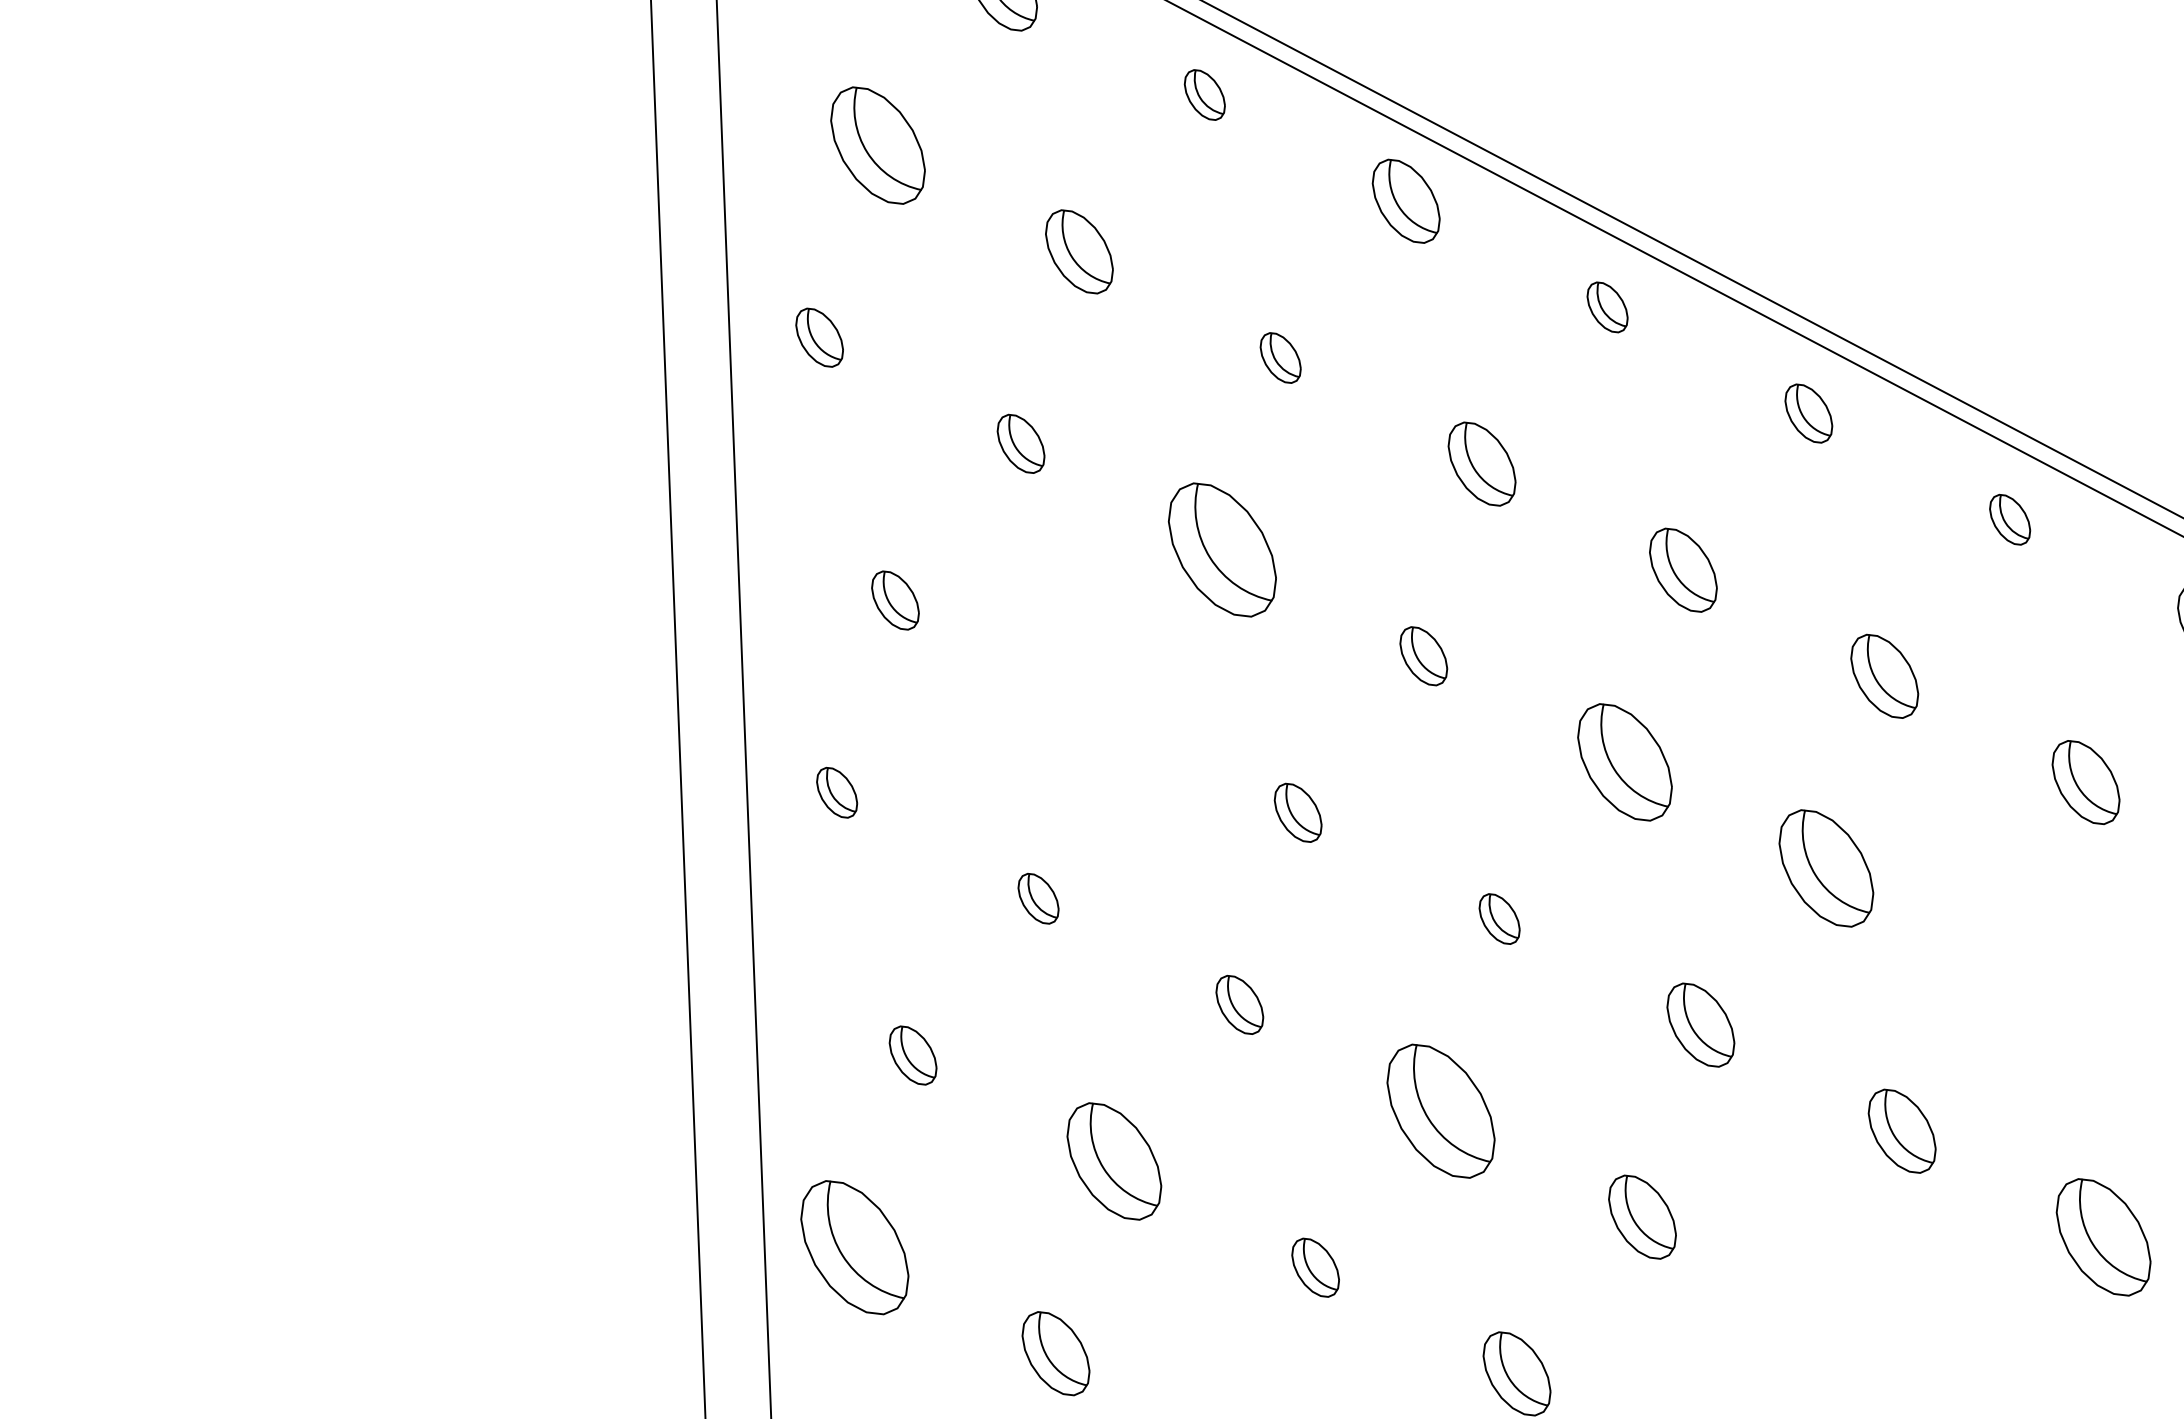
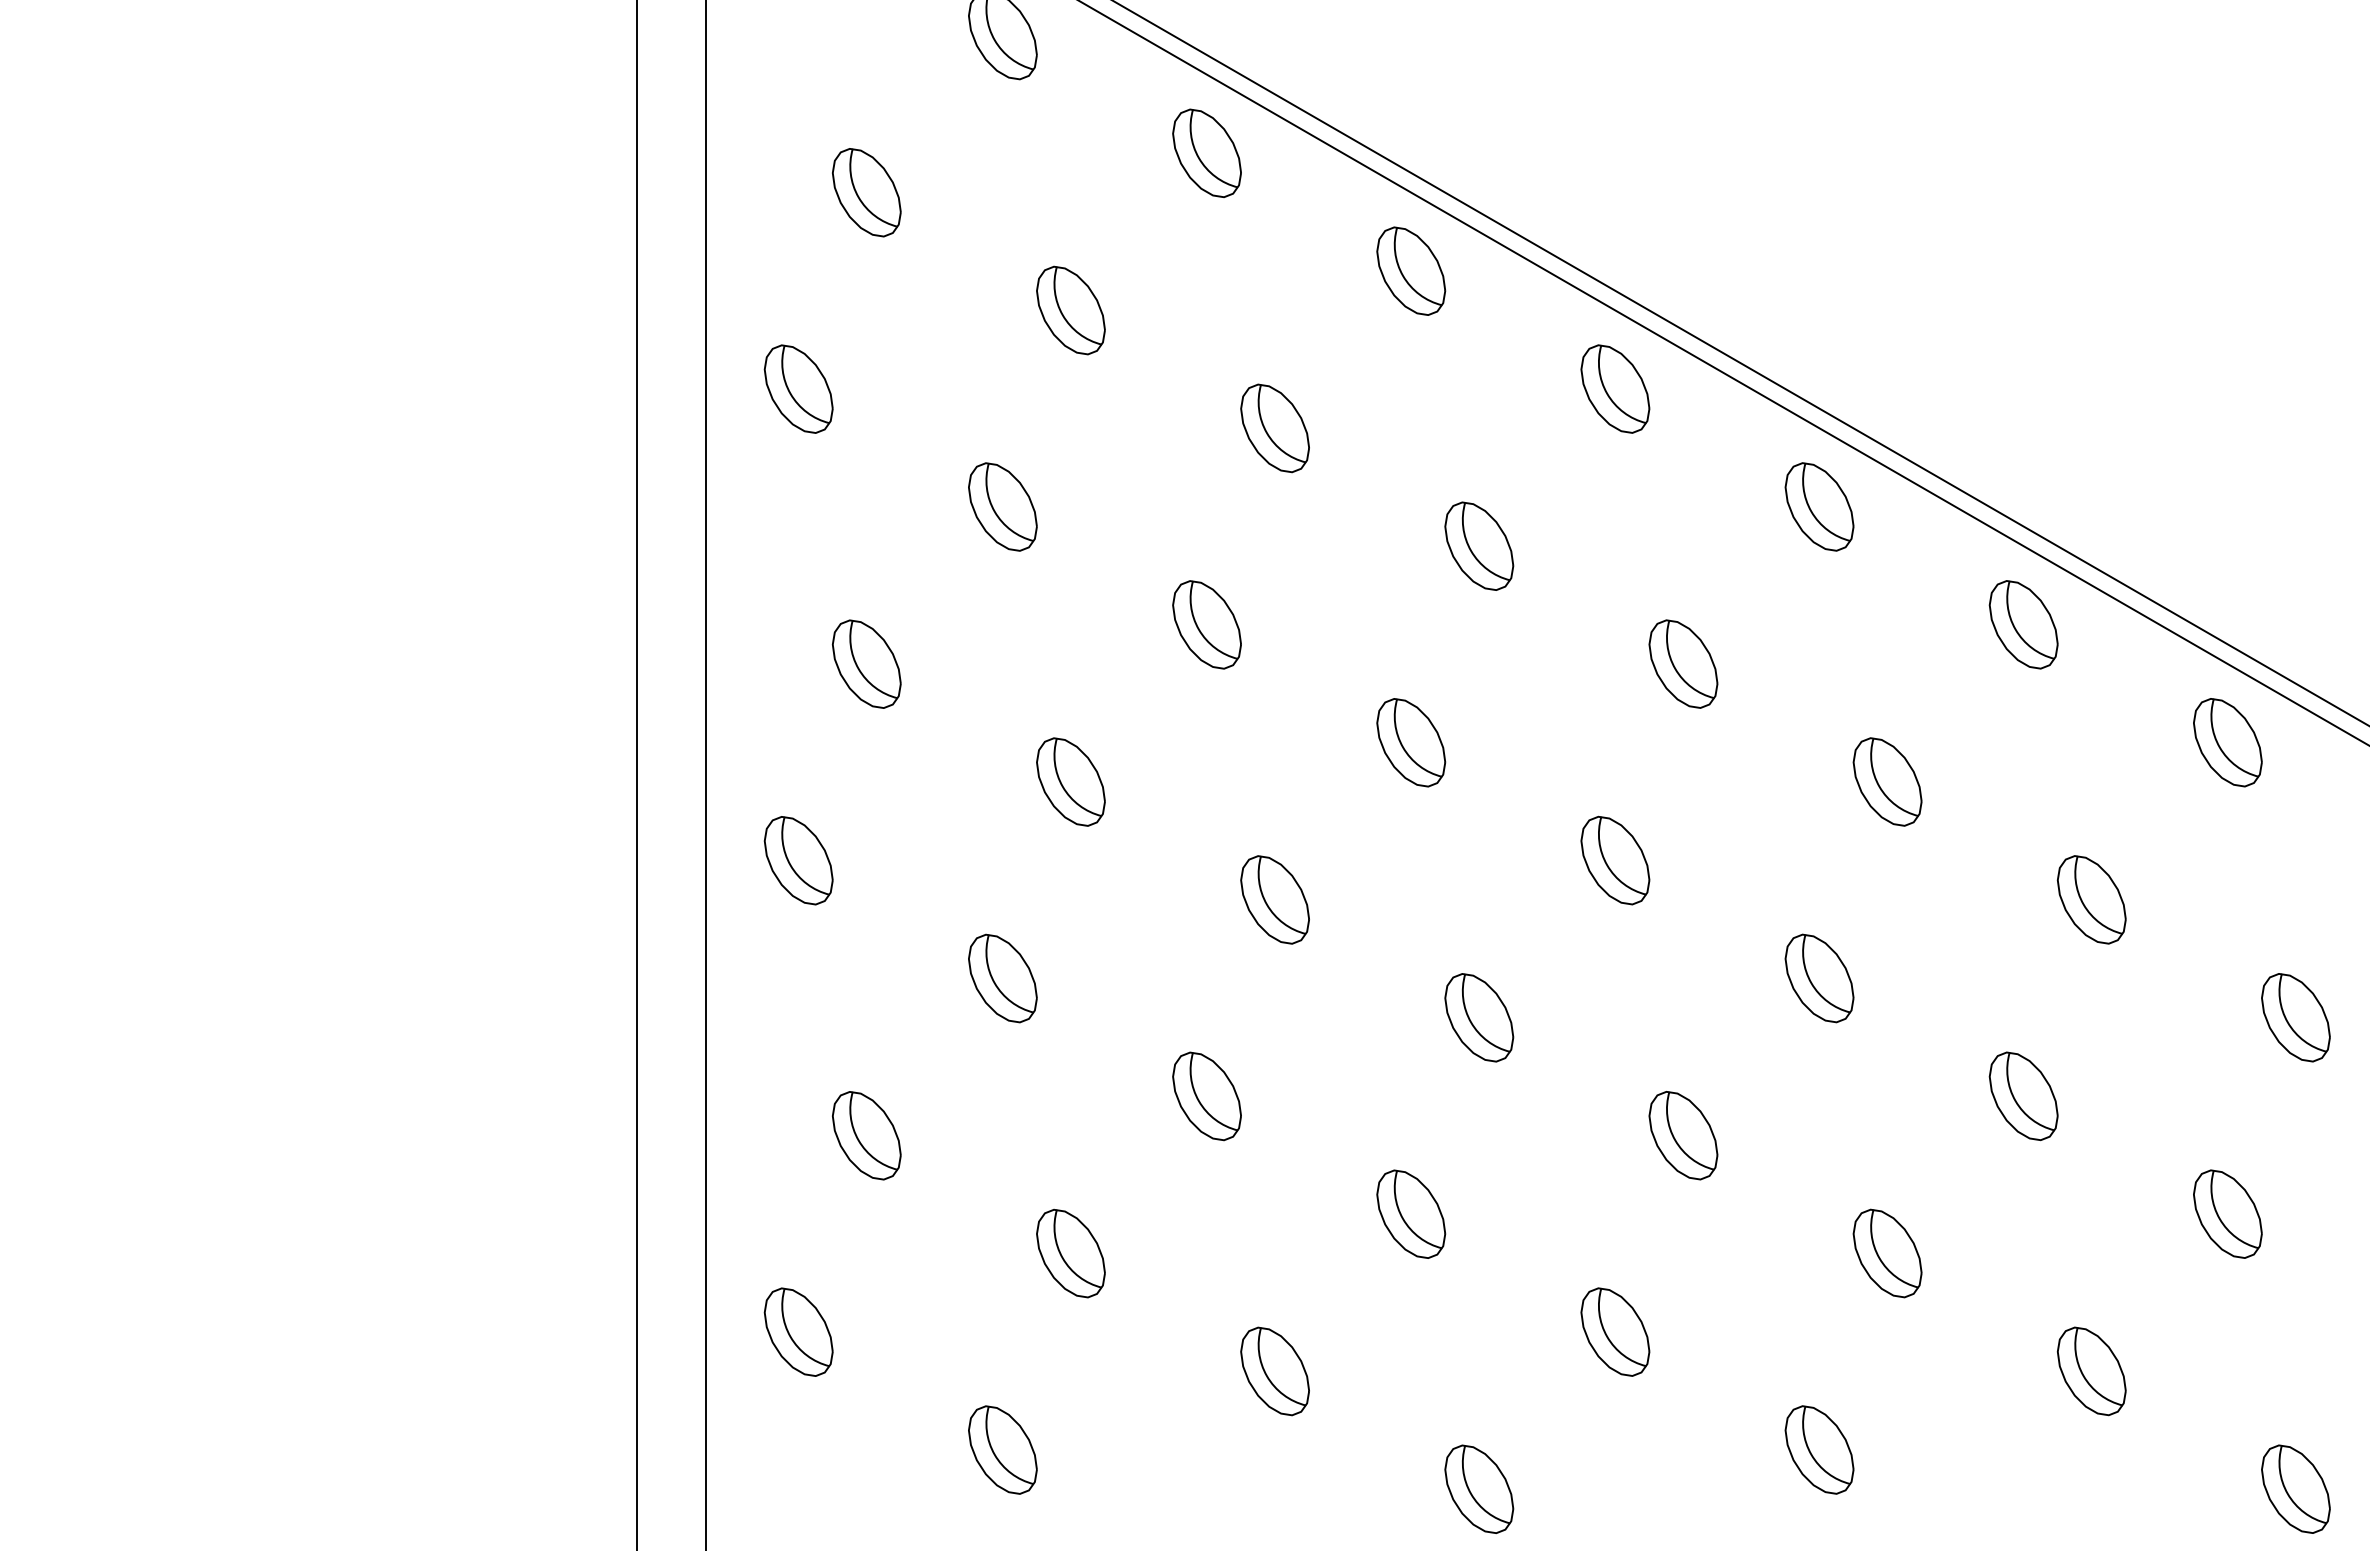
part: (1204, 94) -> (1206, 152), size x1.67
part: (877, 145) -> (866, 192), size x0.71
part: (1607, 306) -> (1615, 388), size x1.67
part: (819, 337) -> (798, 388), size x1.43
part: (1280, 358) -> (1274, 428), size x1.67
part: (1808, 413) -> (1819, 506), size x1.43
part: (1020, 443) -> (1002, 506), size x1.43
part: (2009, 519) -> (2023, 624), size x1.67
part: (1221, 549) -> (1206, 624), size x0.62
part: (895, 599) -> (866, 663), size x1.43
part: (1423, 655) -> (1411, 742), size x1.43
part: (1096, 706) -> (1070, 781), added
part: (1625, 762) -> (1615, 860), size x0.71
part: (836, 792) -> (798, 860), size x1.67
part: (1297, 812) -> (1274, 899), size x1.43
part: (1826, 868) -> (1819, 978), size x0.71
part: (1038, 898) -> (1002, 978), size x1.67
part: (1499, 918) -> (1479, 1017), size x1.67
part: (2027, 974) -> (2023, 1096), added
part: (1239, 1005) -> (1206, 1096), size x1.43
part: (912, 1055) -> (866, 1135), size x1.43
part: (1441, 1110) -> (1411, 1213), size x0.62
part: (1113, 1161) -> (1070, 1253), size x0.71
part: (2103, 1237) -> (2091, 1371), size x0.71
part: (854, 1246) -> (798, 1331), size x0.62
part: (1315, 1267) -> (1274, 1371), size x1.43
part: (1843, 1322) -> (1819, 1449), added

